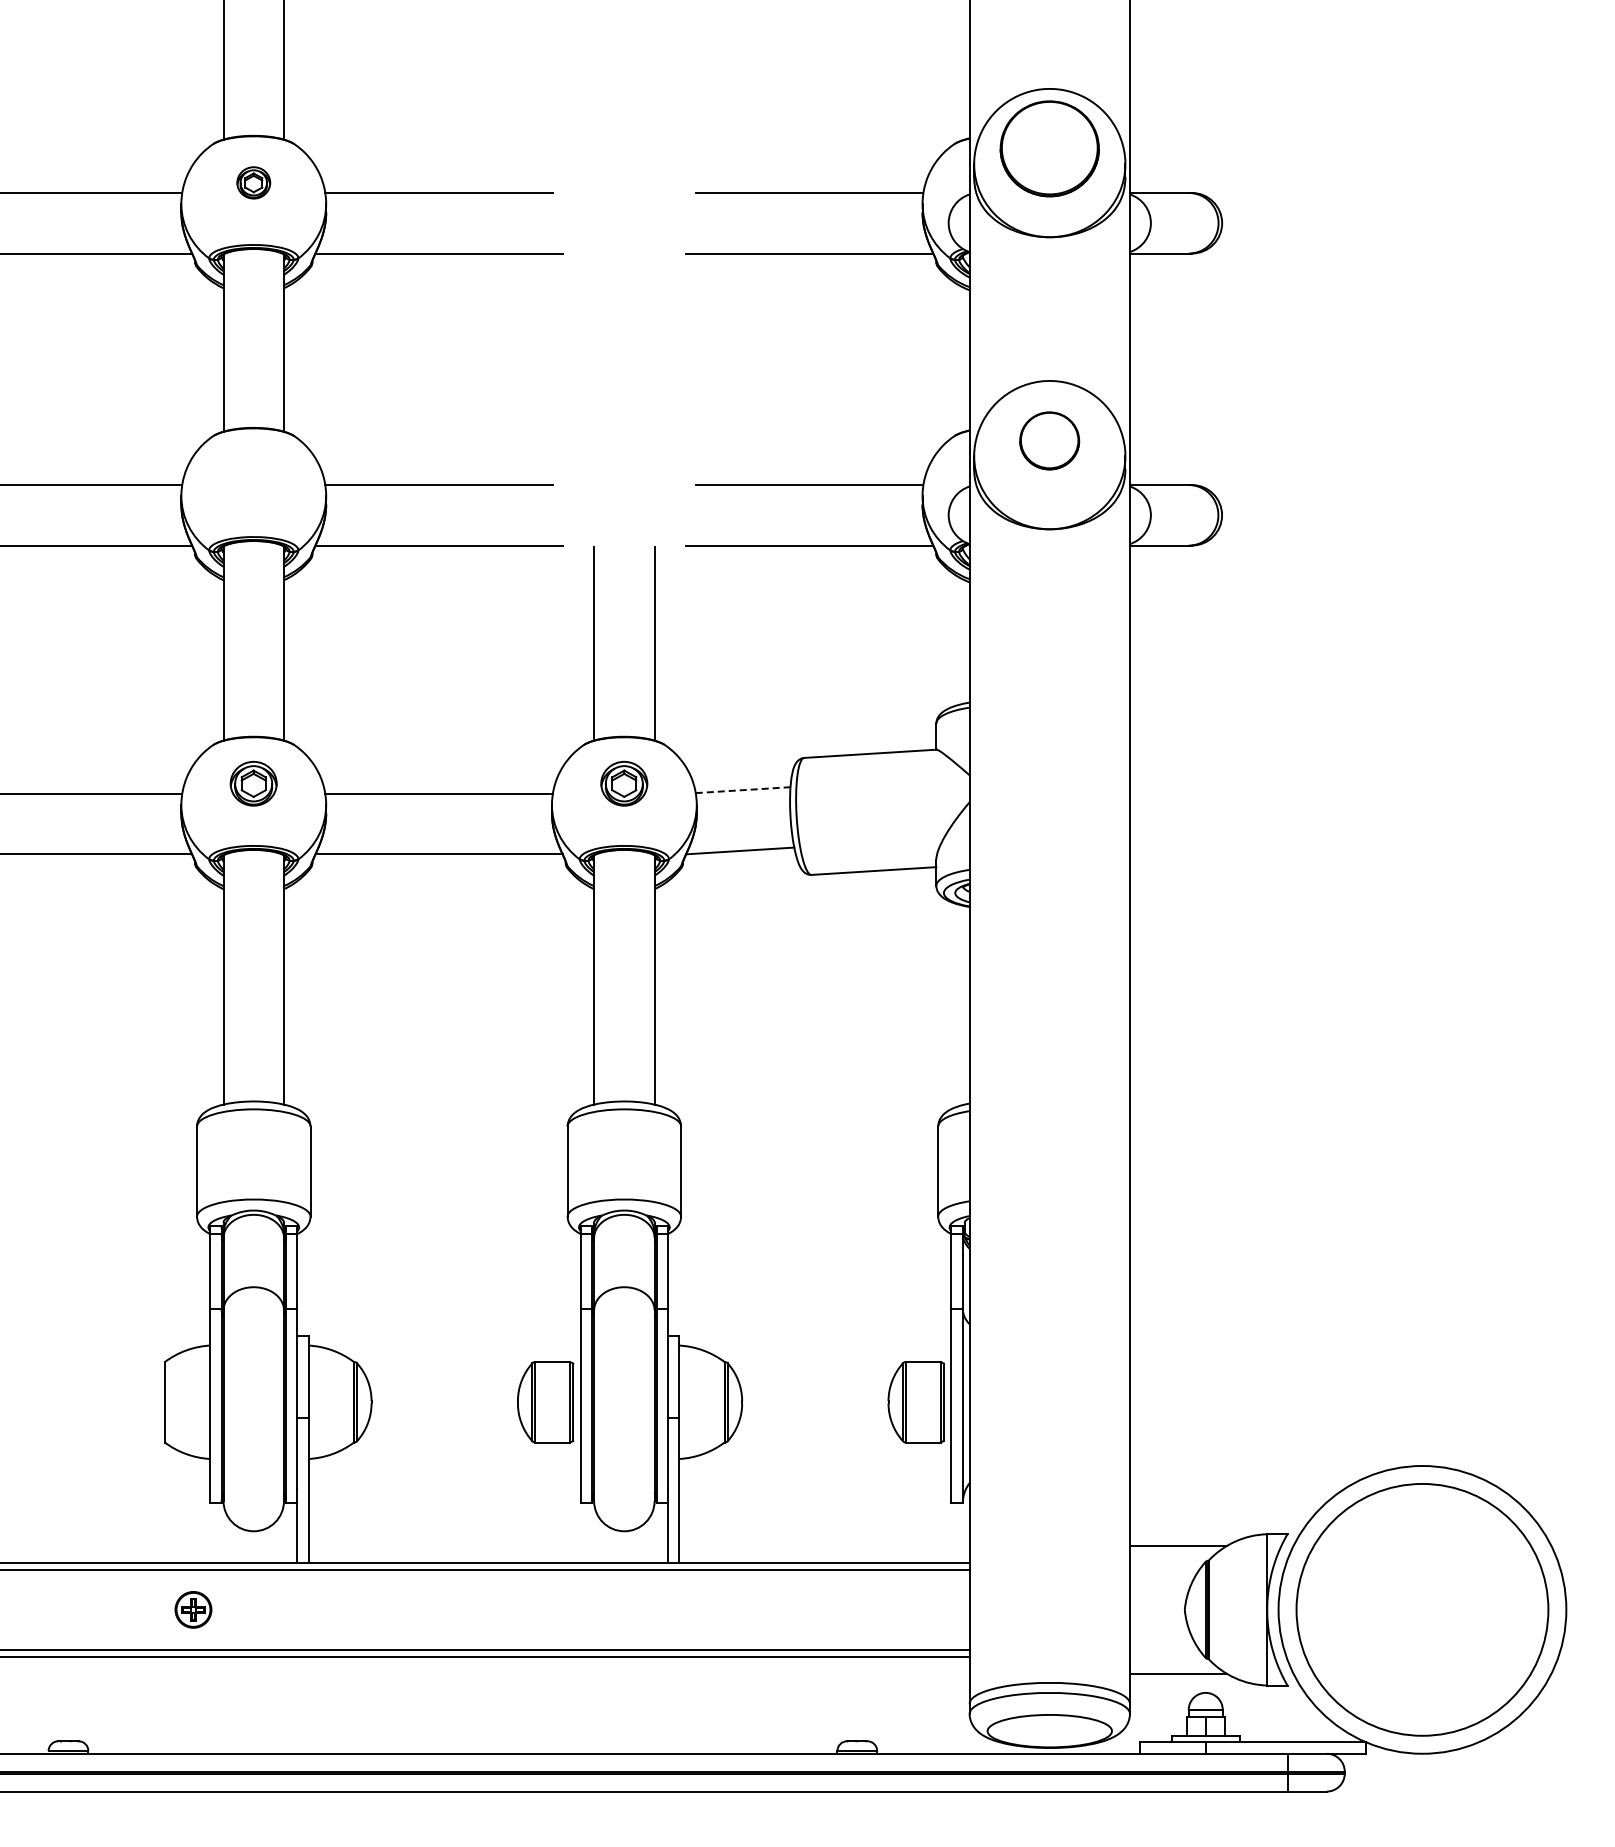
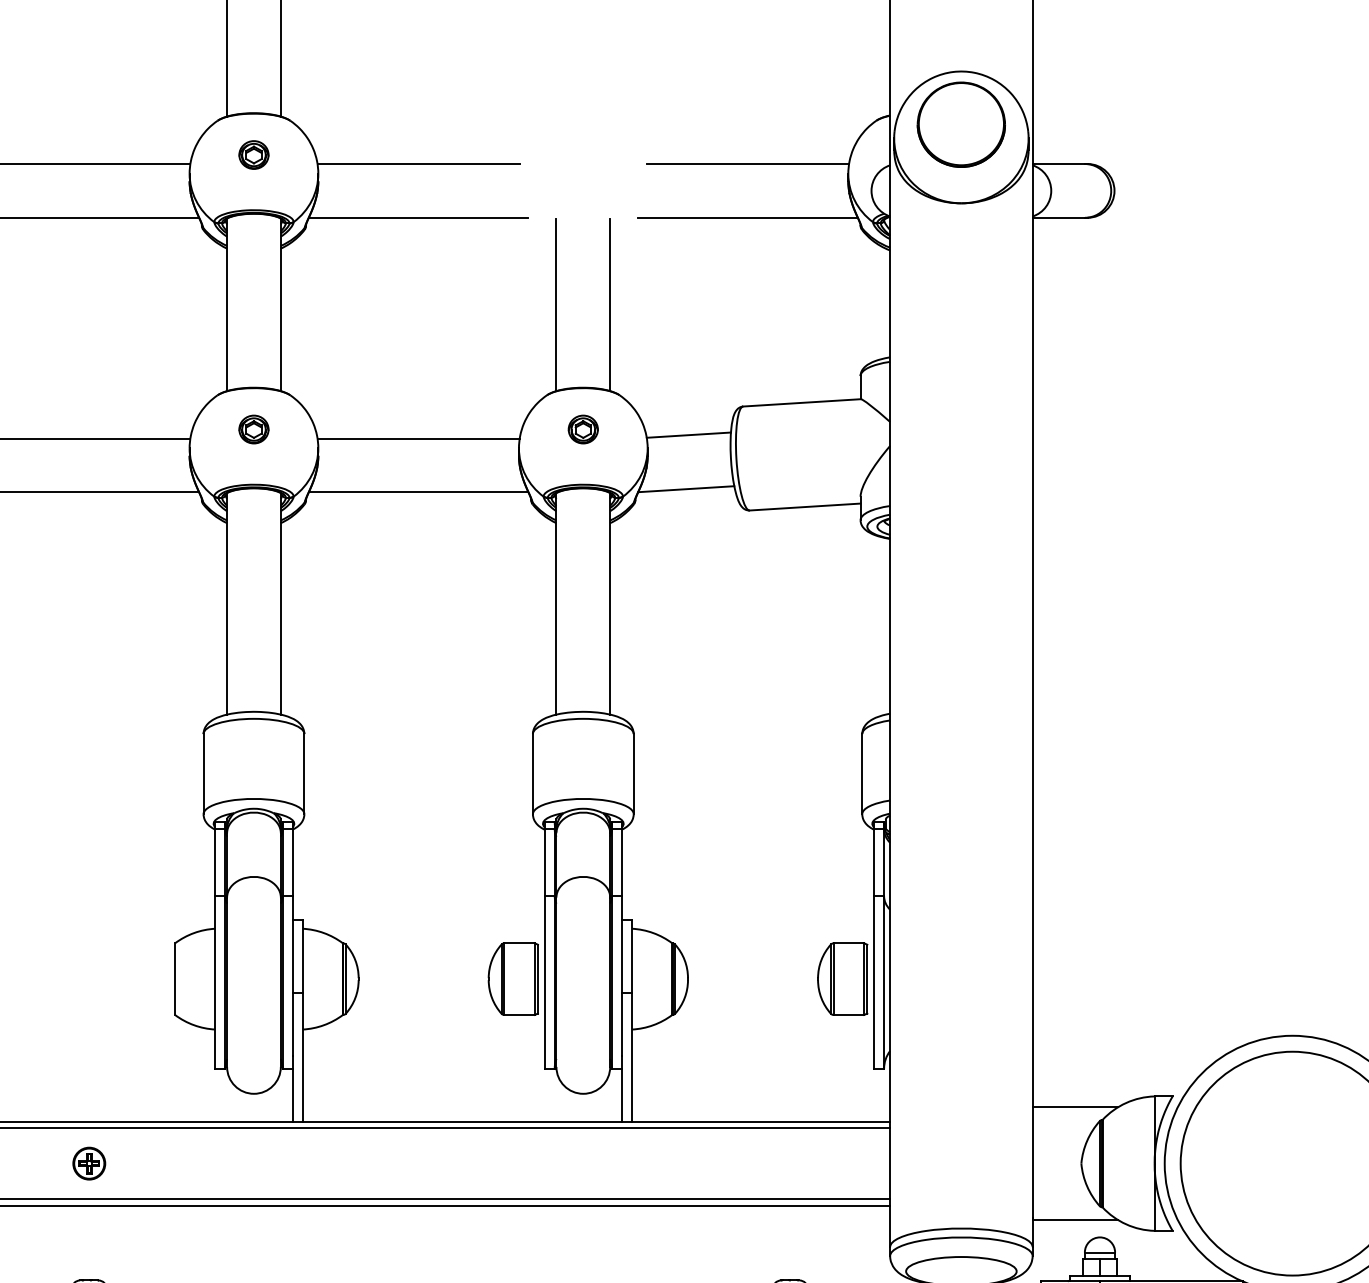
part: (1049, 440) -> (961, 124), size x1.67
part: (253, 474) -> (253, 154), added
part: (253, 783) -> (253, 429), size x0.71
part: (624, 783) -> (583, 429), size x0.71
line: (743, 790) -> (689, 435), dashed -> solid
part: (193, 1609) -> (89, 1163), moved

